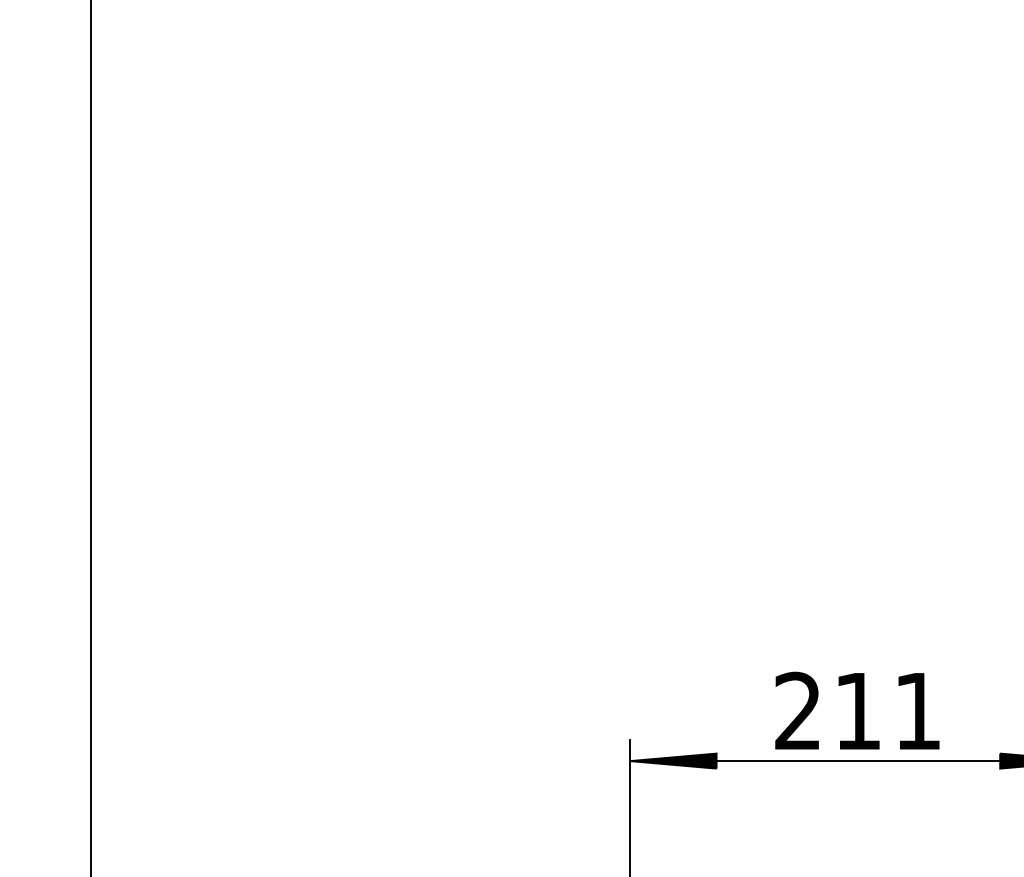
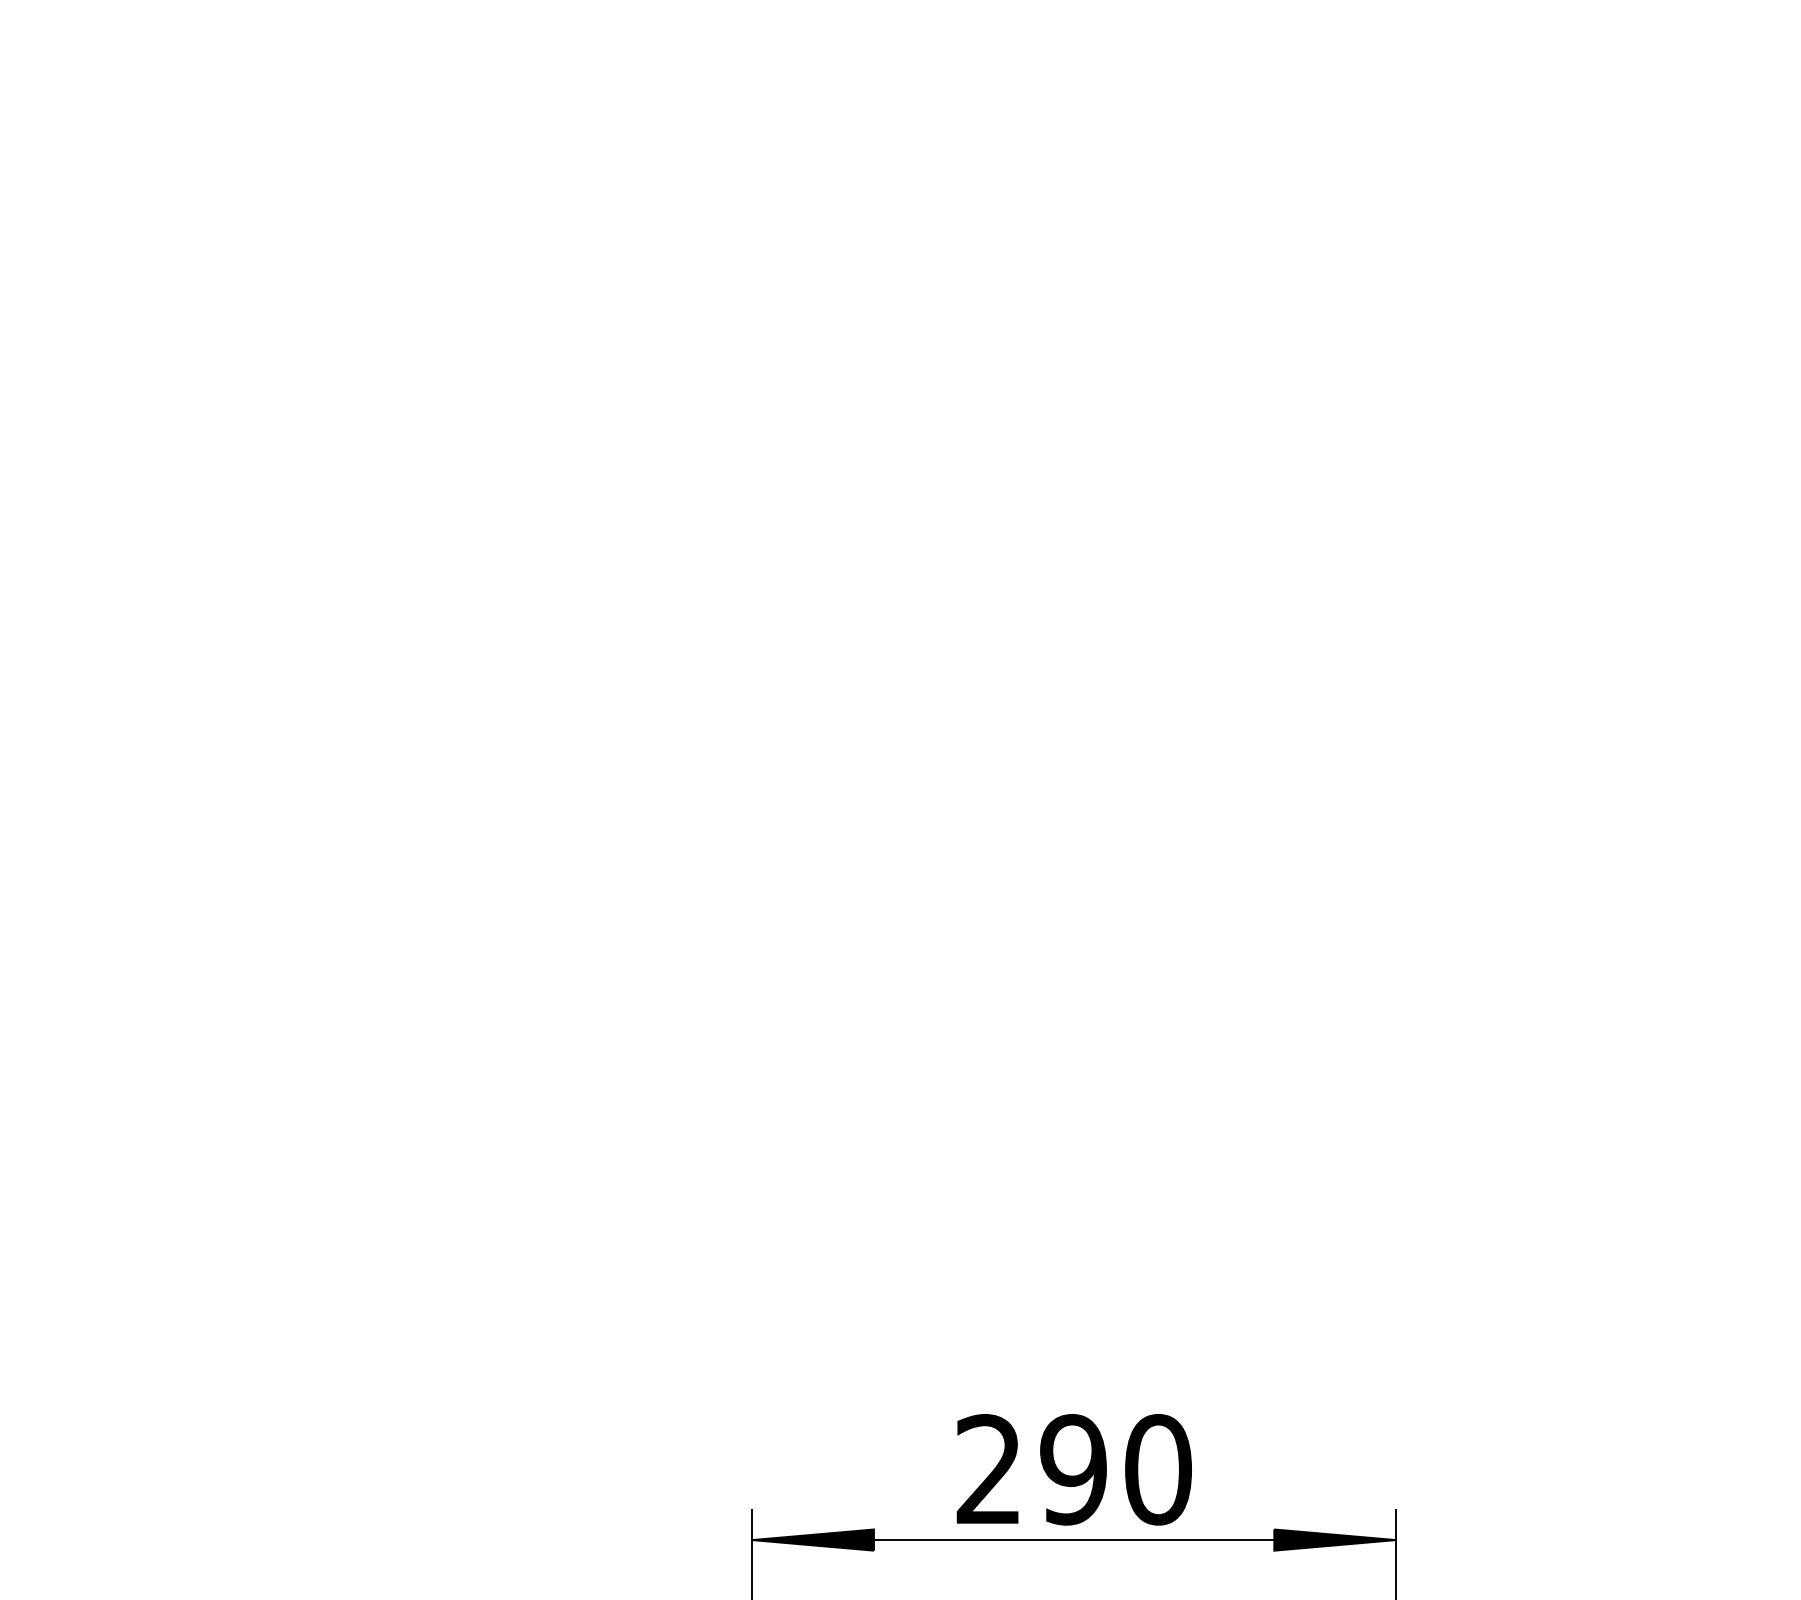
text: (887, 711) -> (1115, 1469), 211 -> 290

